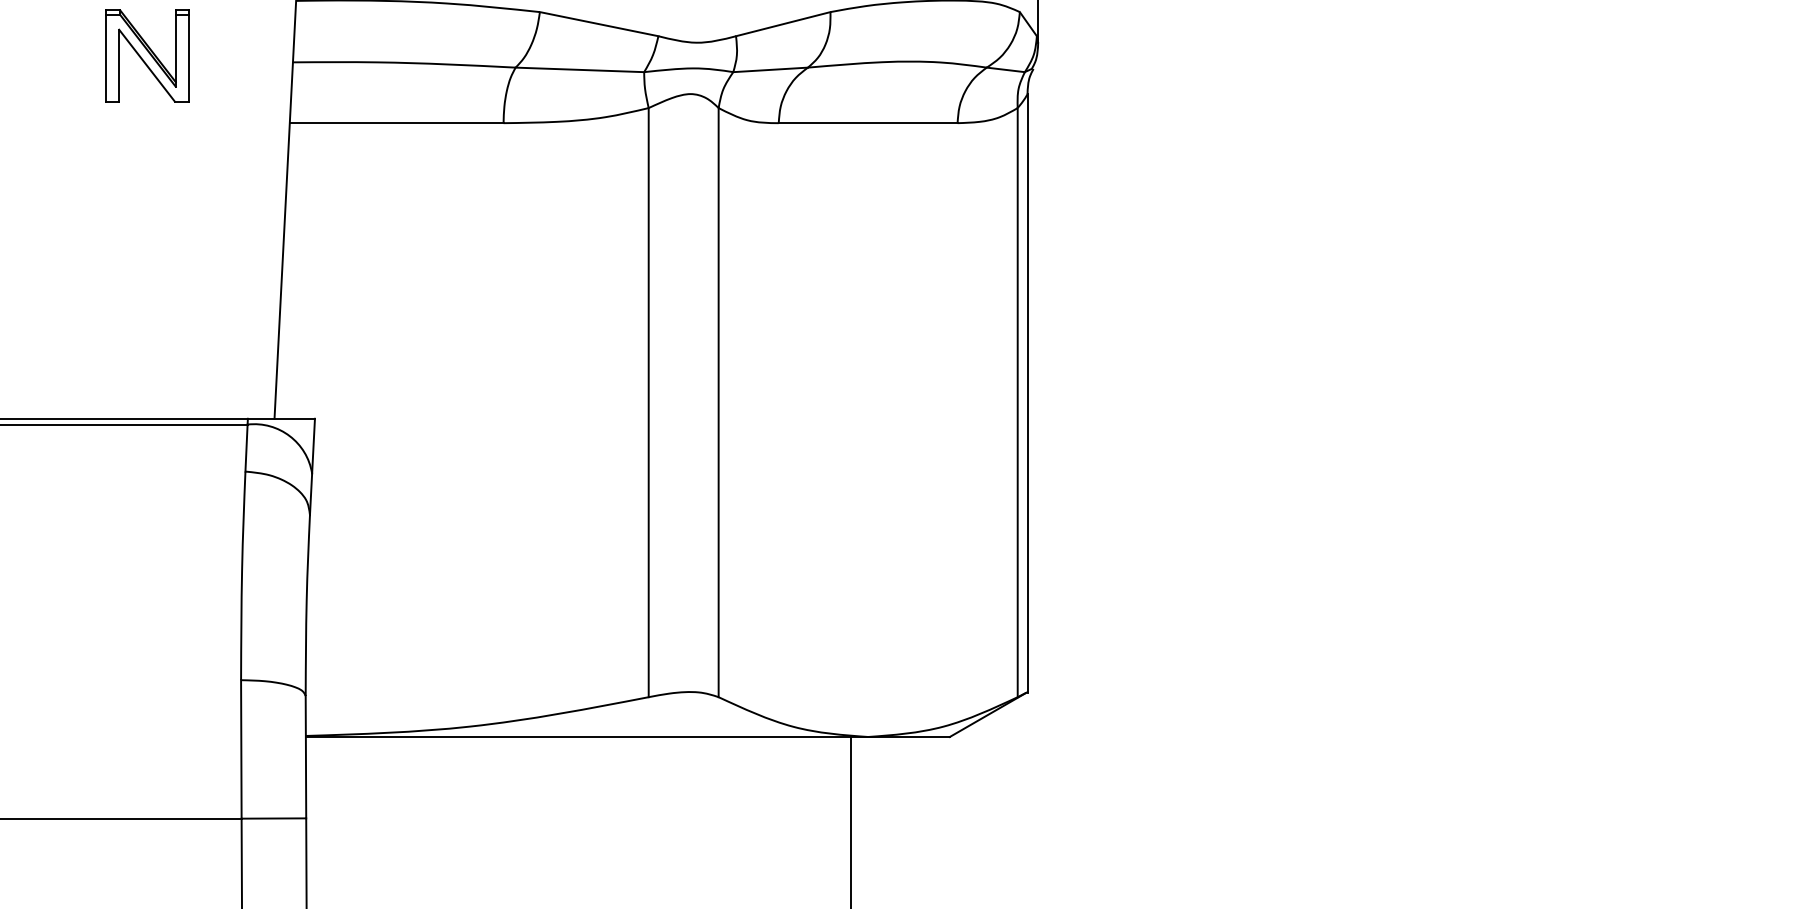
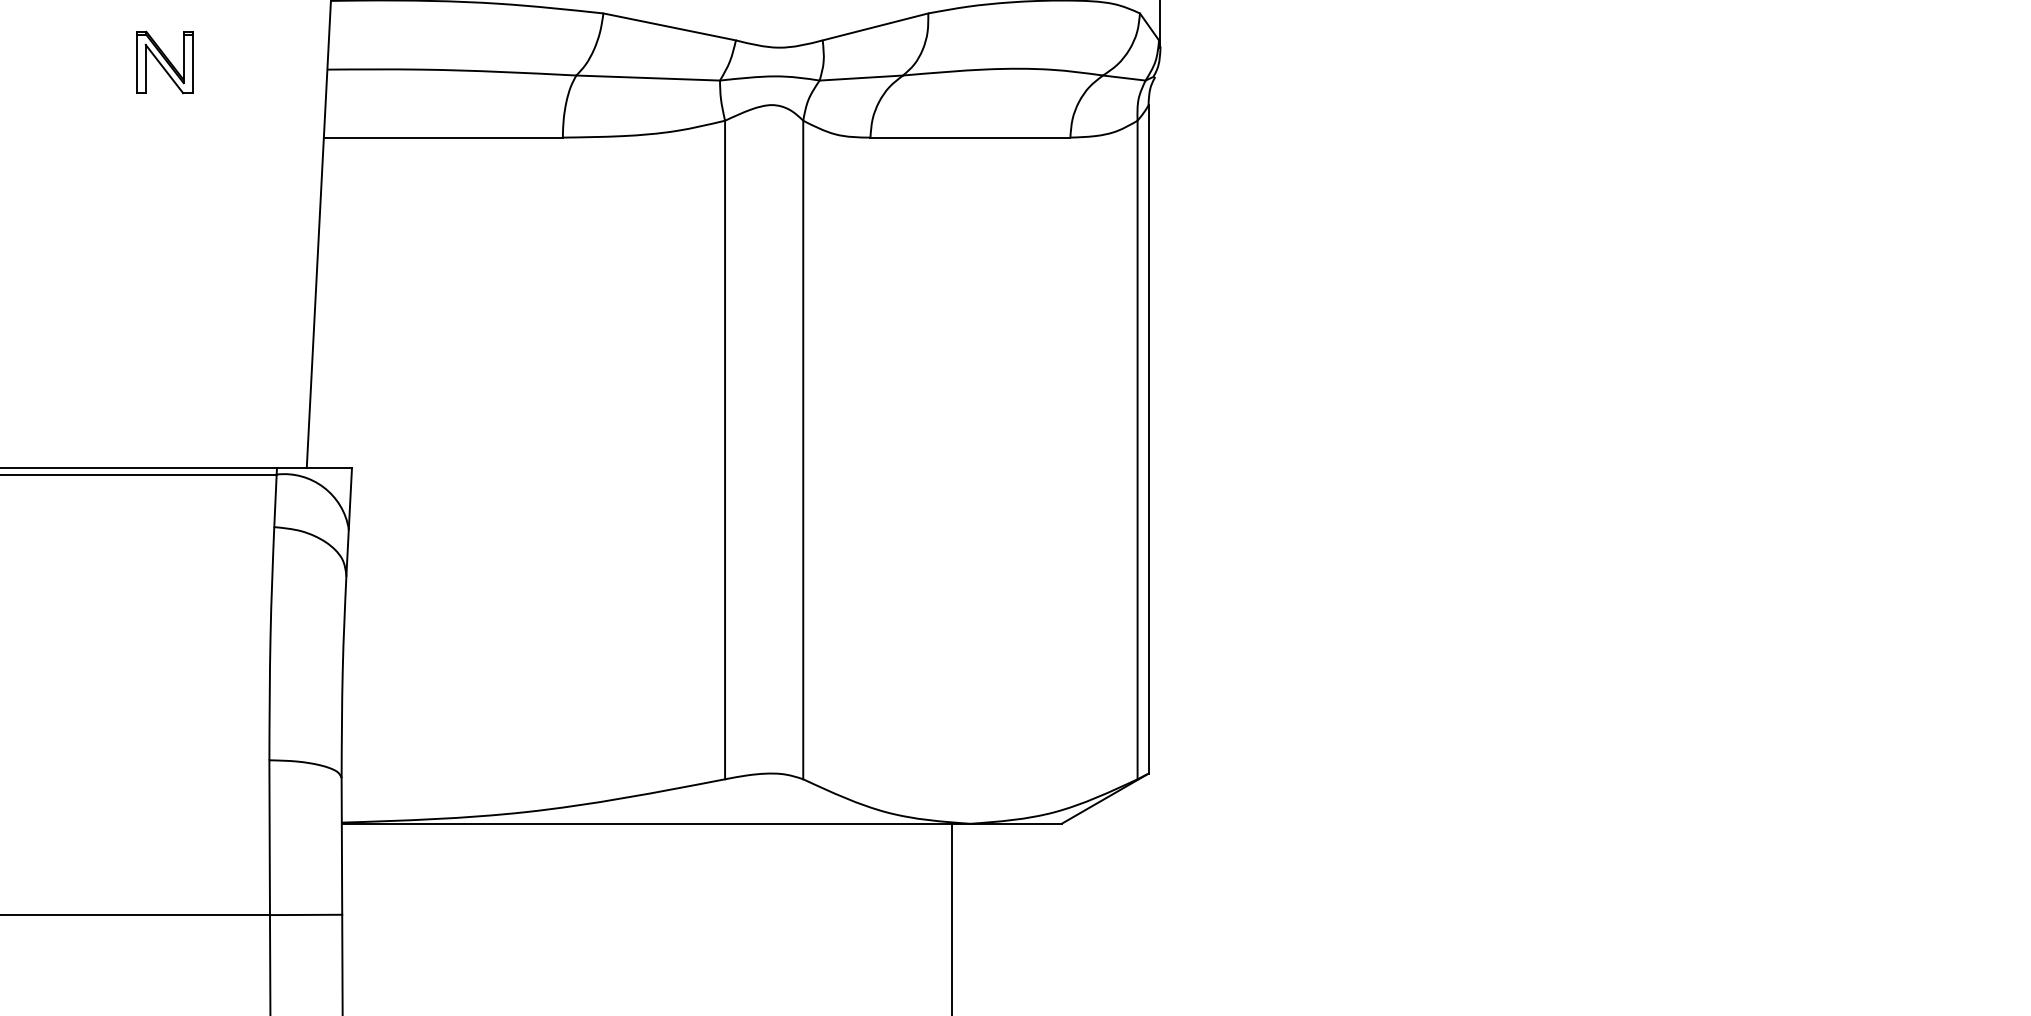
part: (147, 55) -> (164, 61), size x0.6

